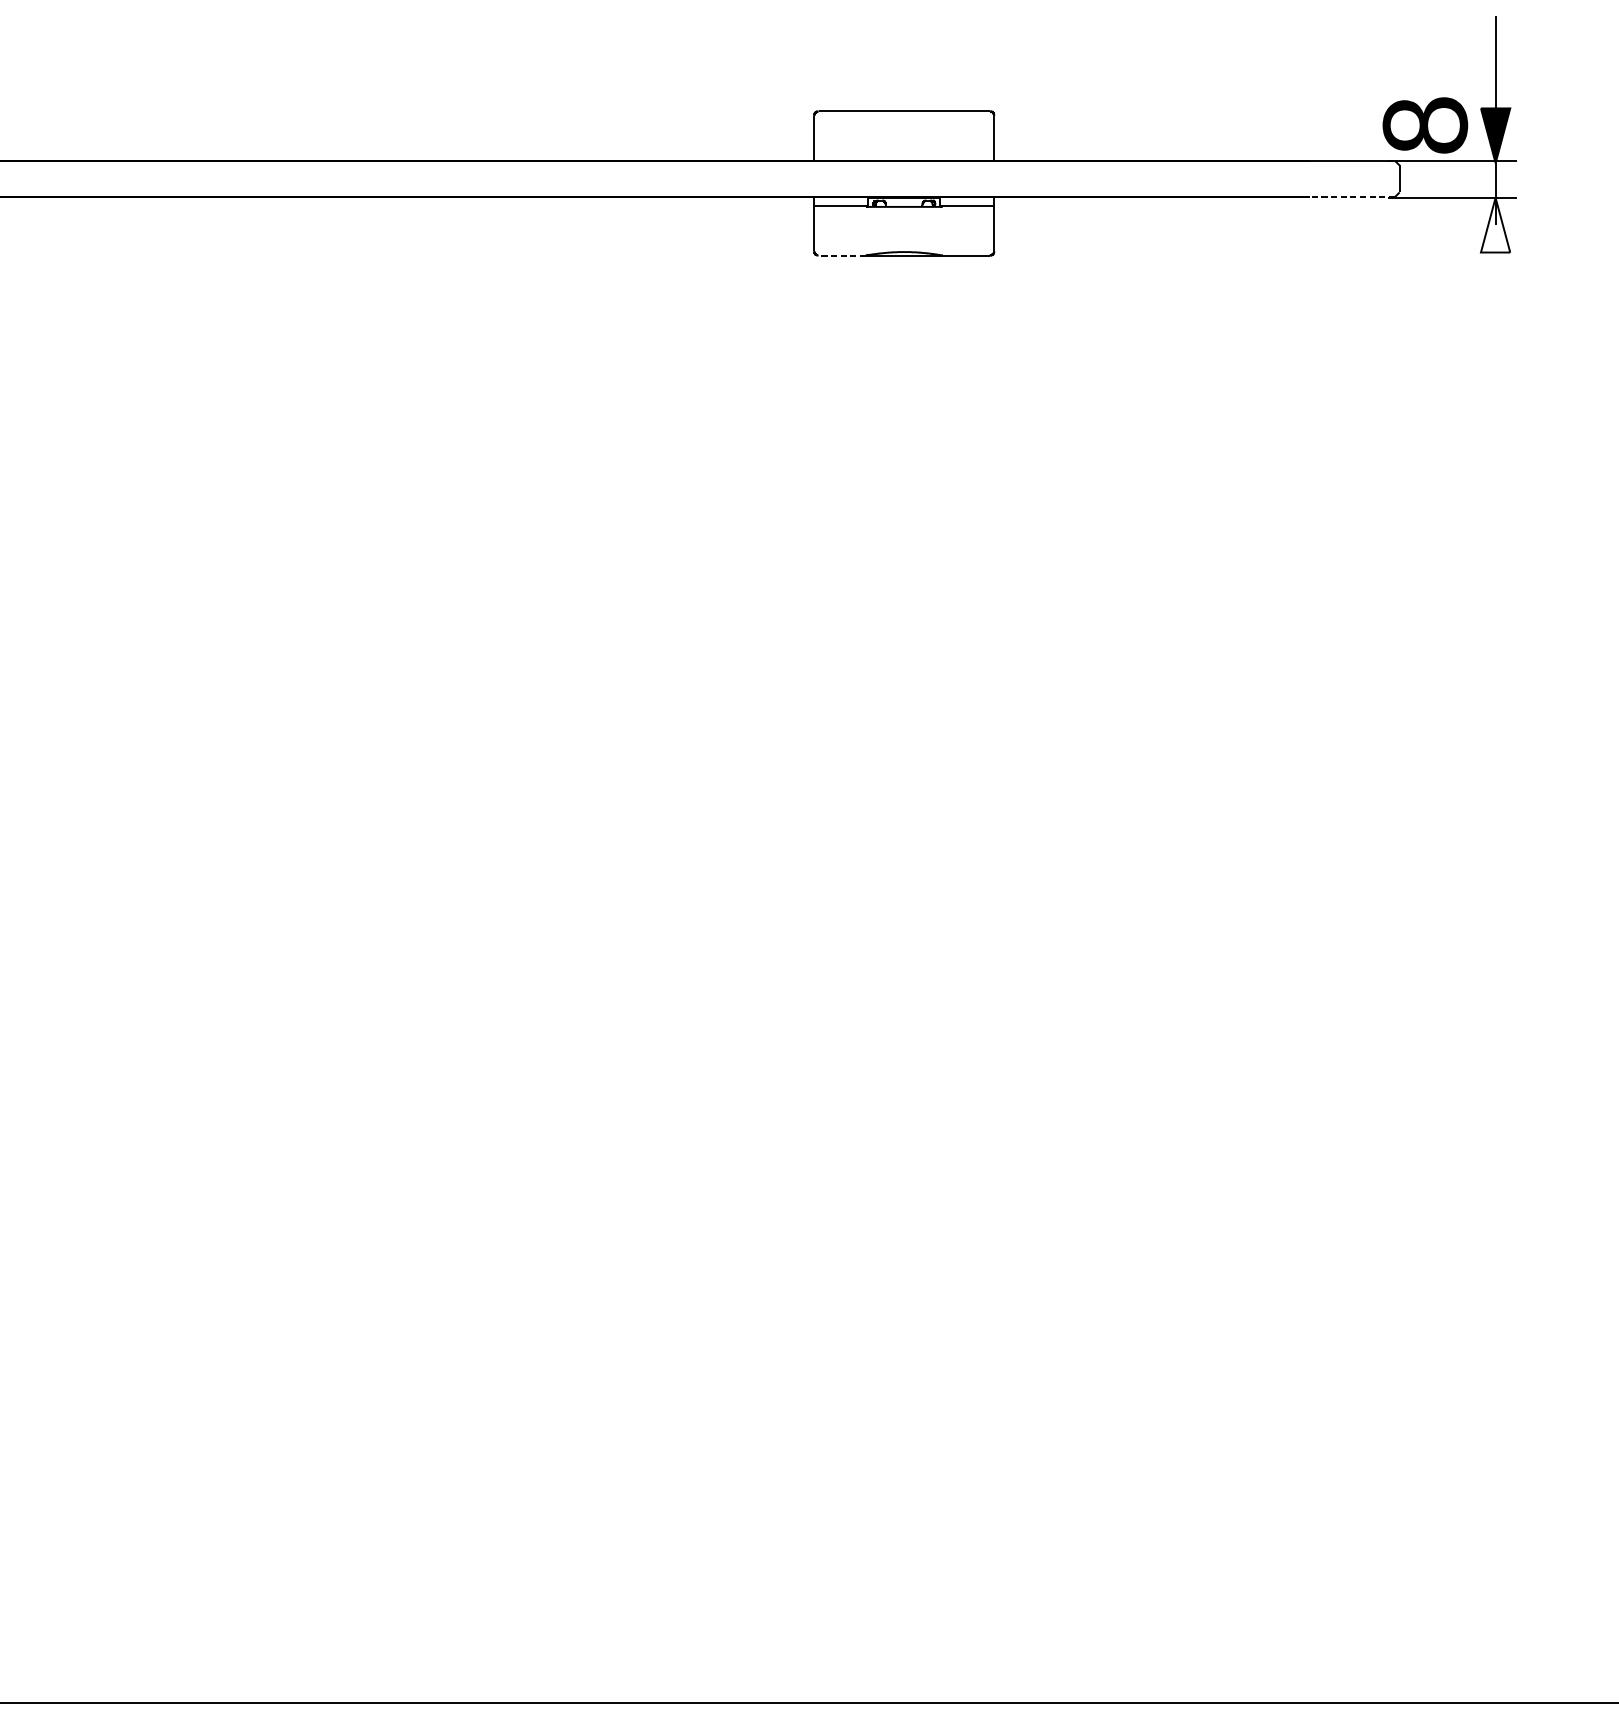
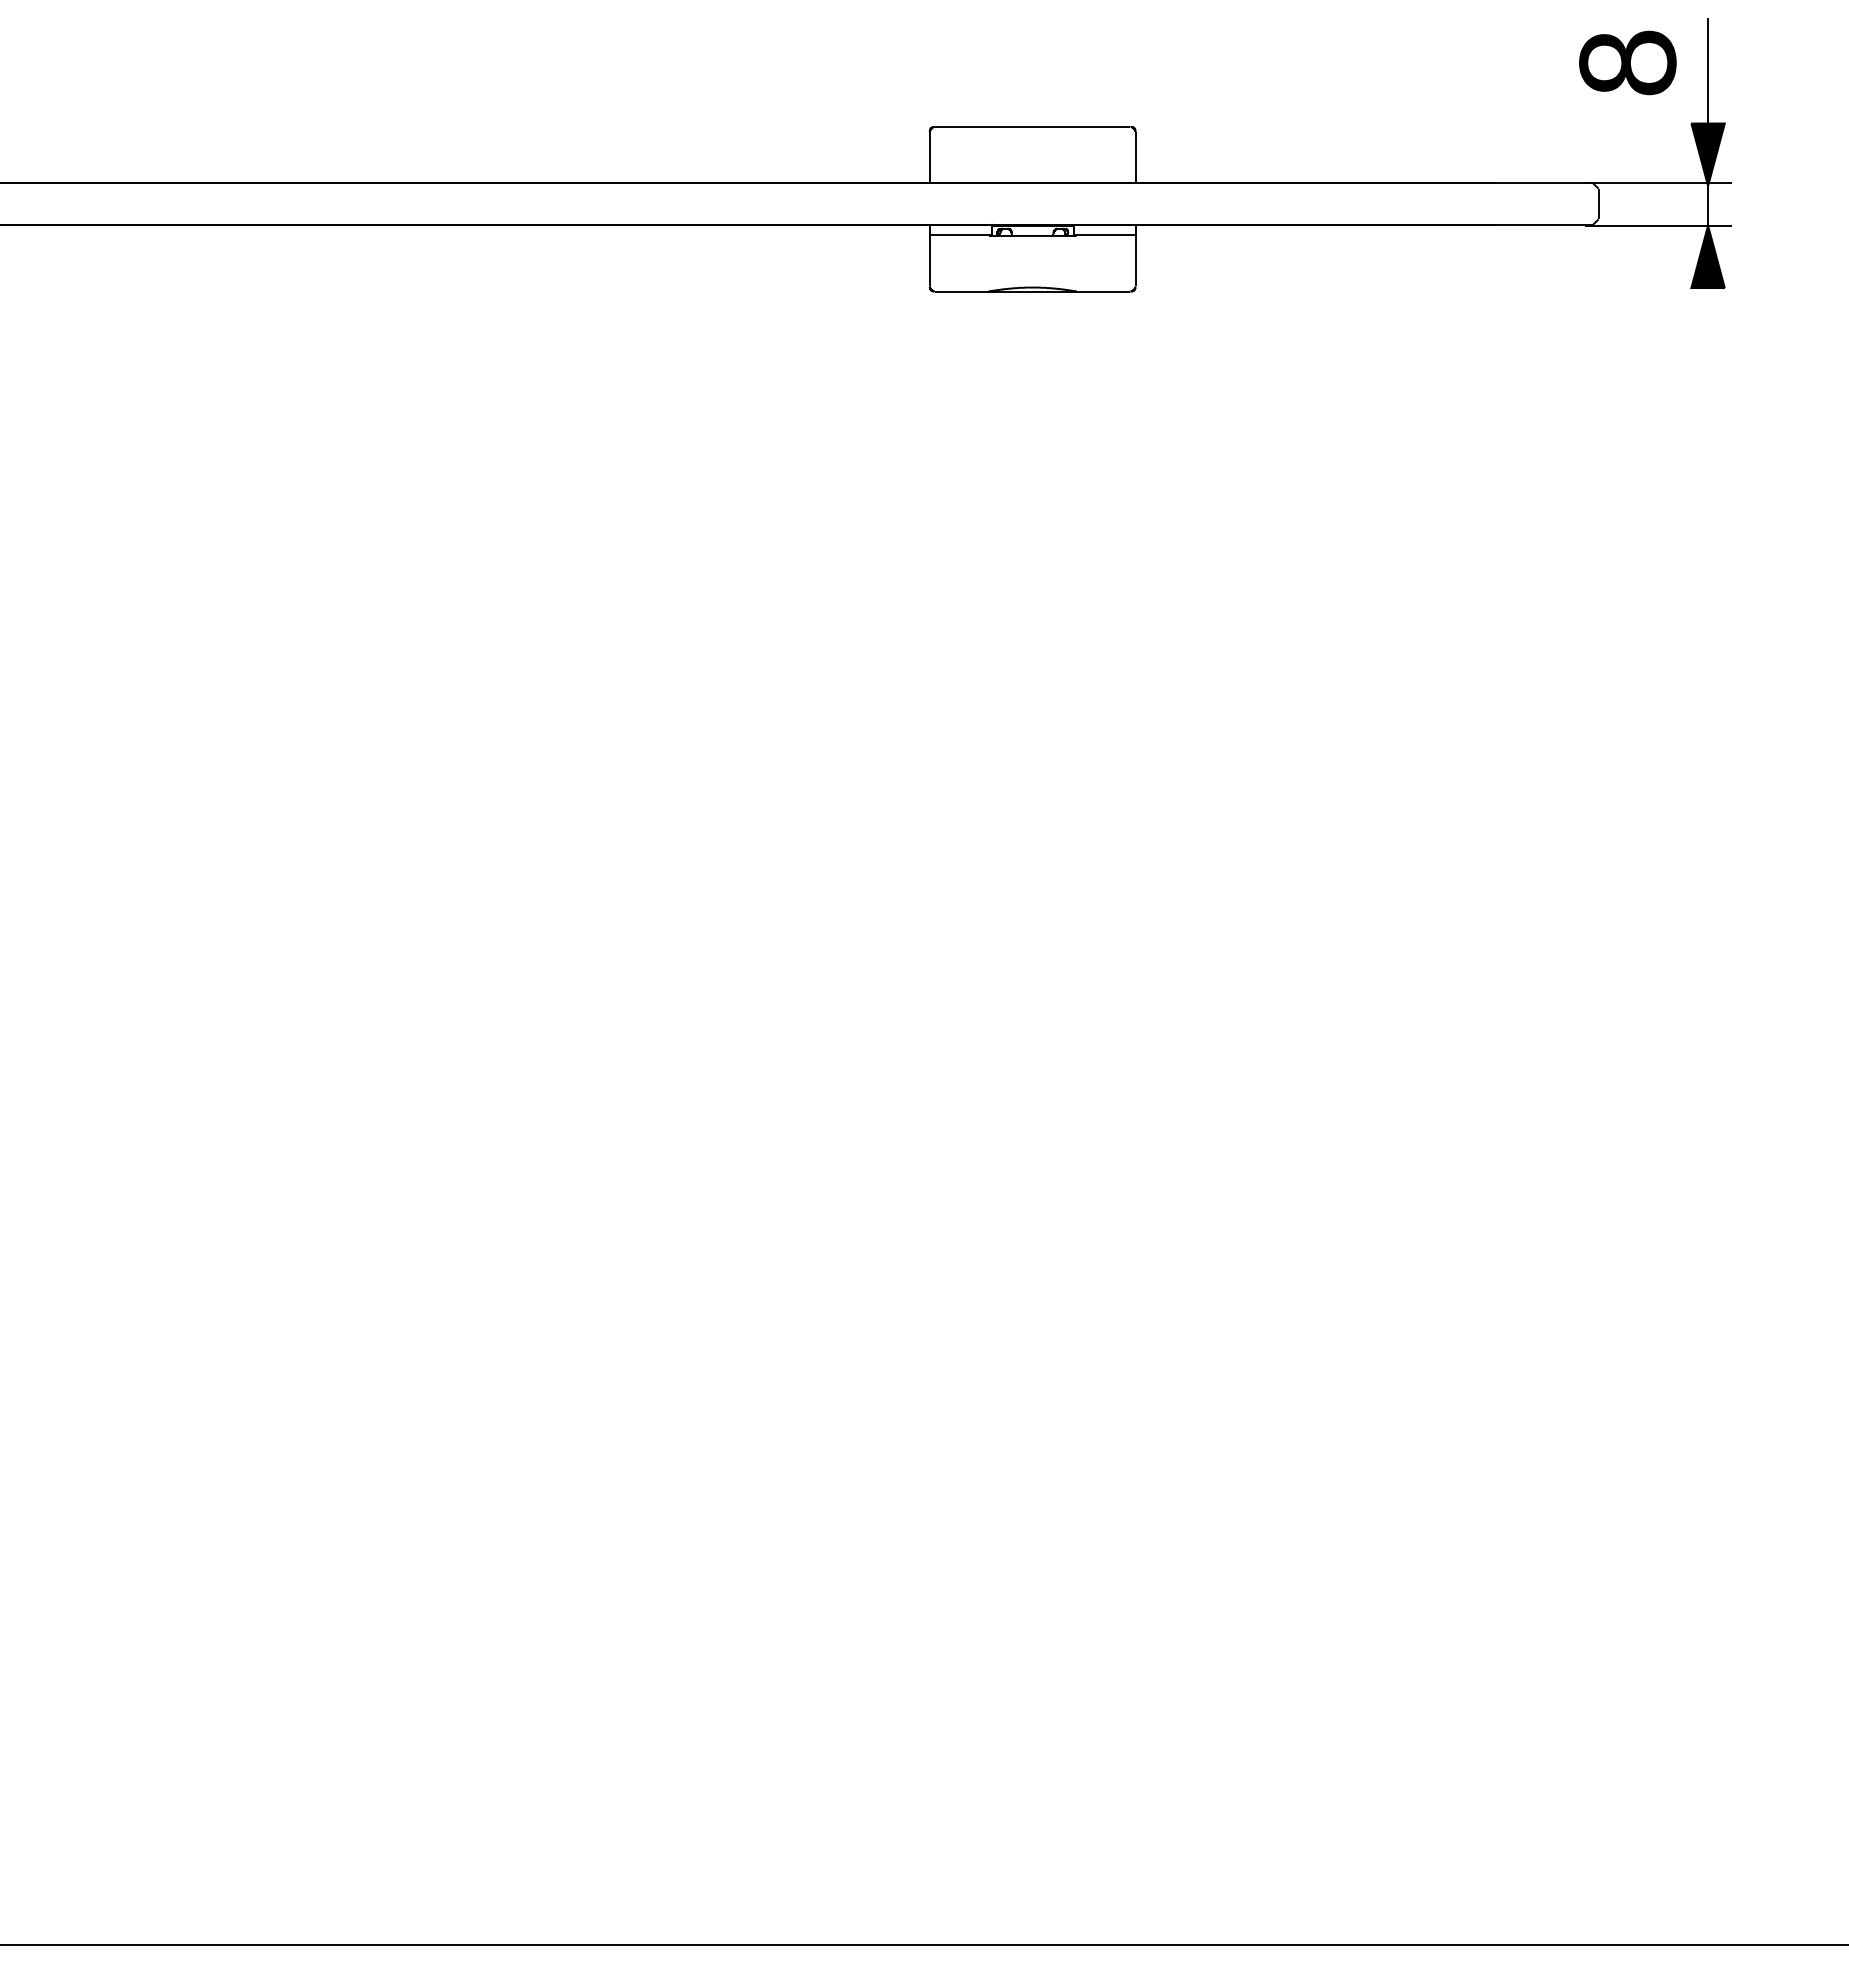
text: (1425, 125) -> (1627, 62), moved
line: (1352, 196) -> (1544, 224), dashed -> solid
fill: (1495, 224) -> (1707, 256), added
line: (841, 255) -> (961, 291), dashed -> solid

